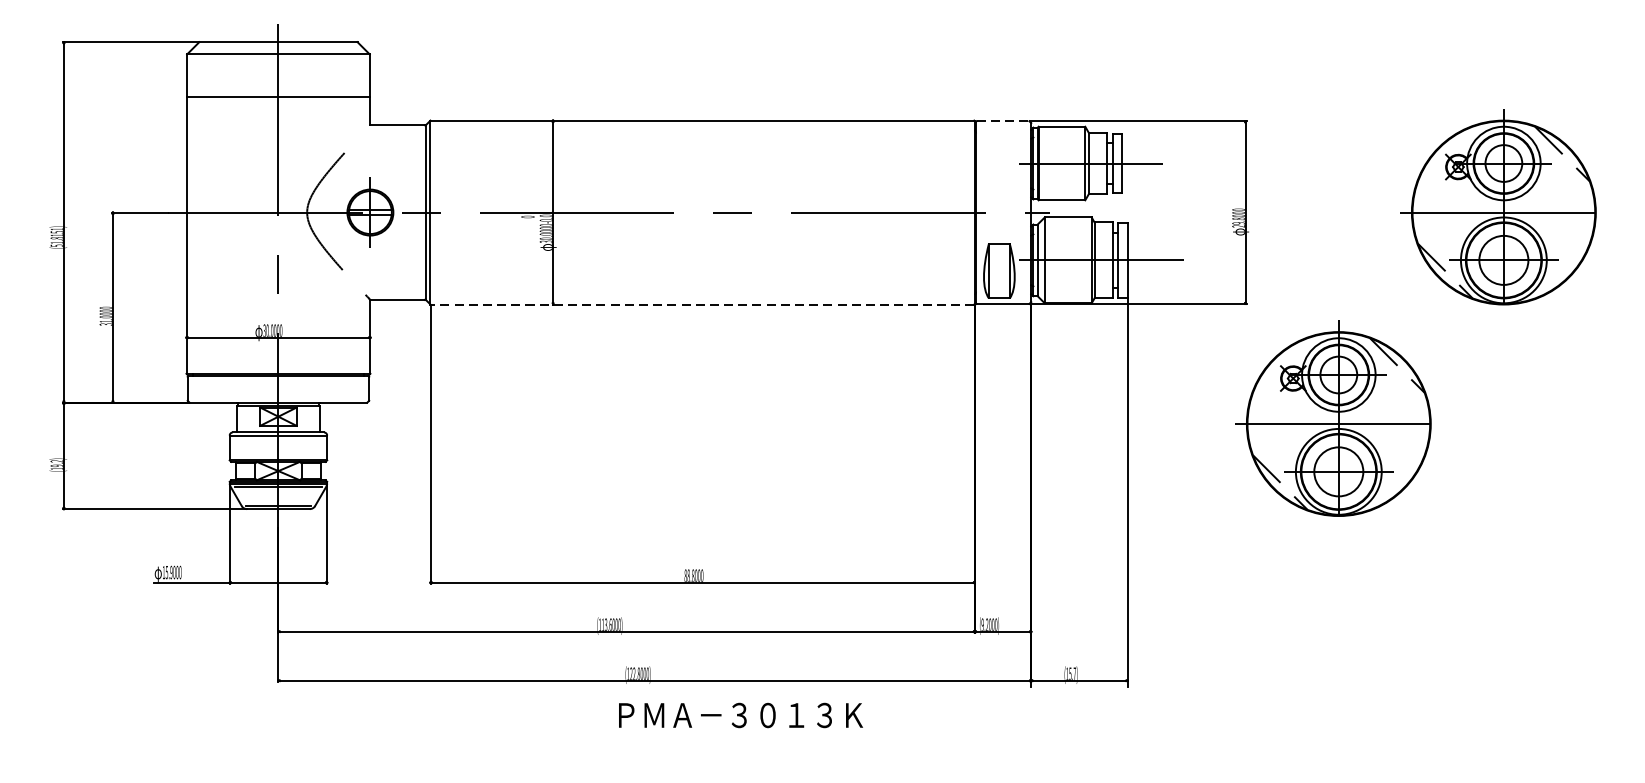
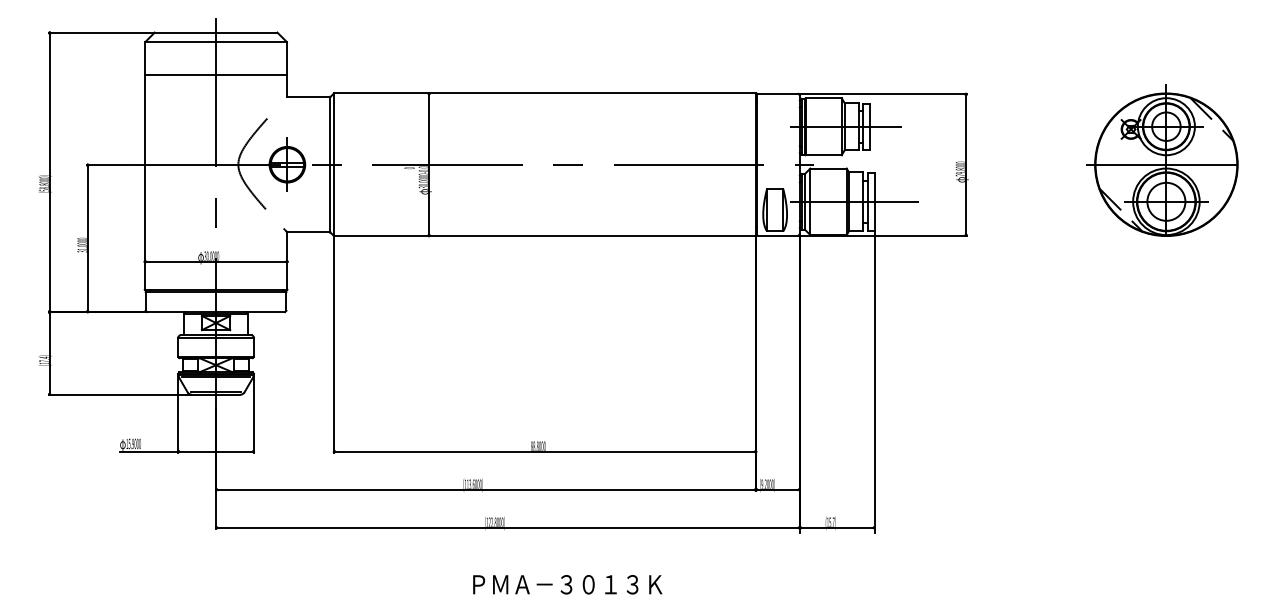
line: (1003, 120) -> (778, 93), dashed -> solid
text: (55, 235) -> (43, 182), 51.8151) -> 58.8000)
line: (701, 305) -> (544, 236), dashed -> solid
part: (1333, 418) -> (1034, 324), removed
text: (55, 463) -> (43, 359), 19.2 -> 17.4
text: (740, 715) -> (567, 584), moved

